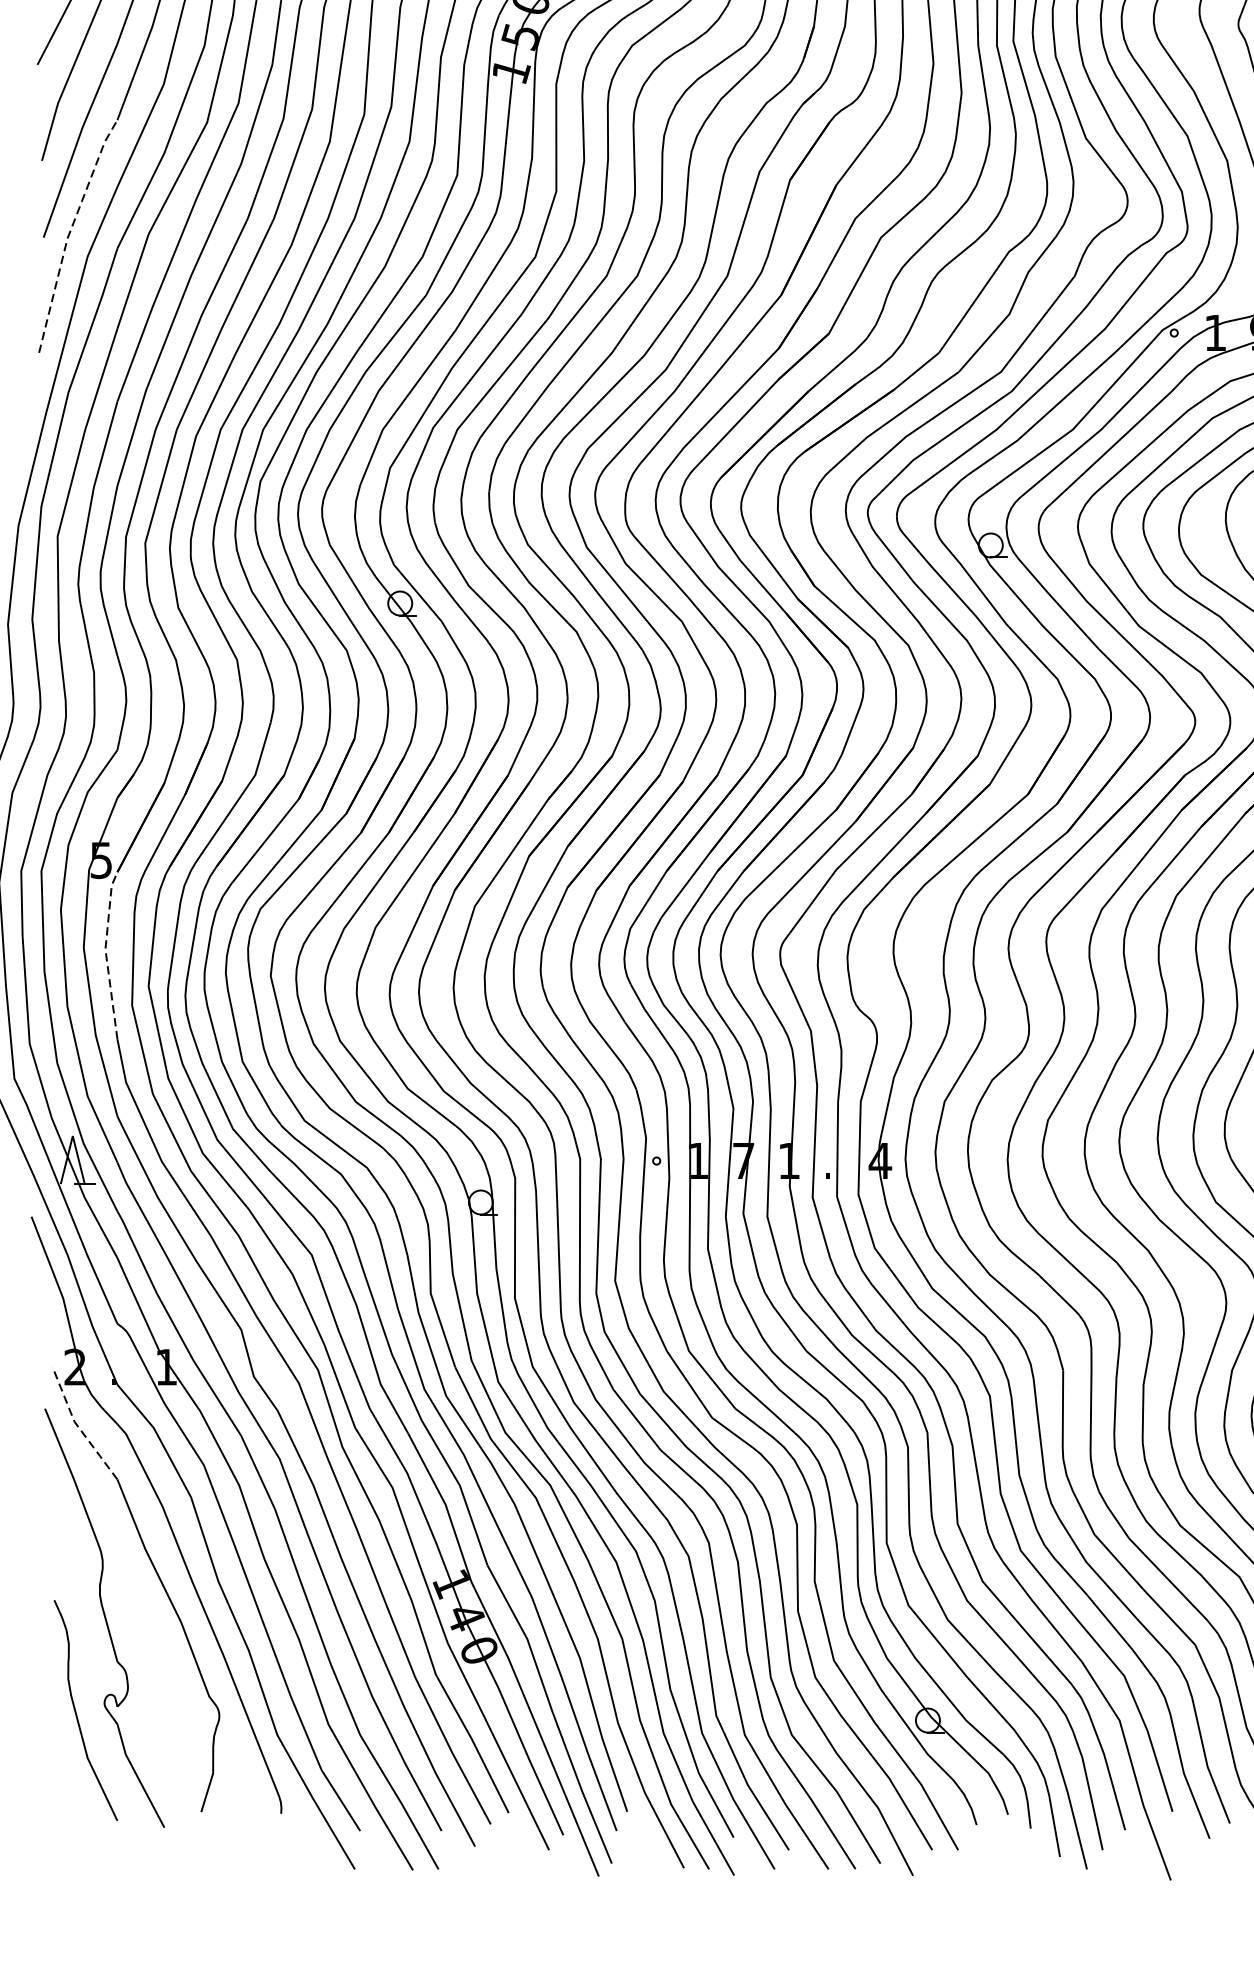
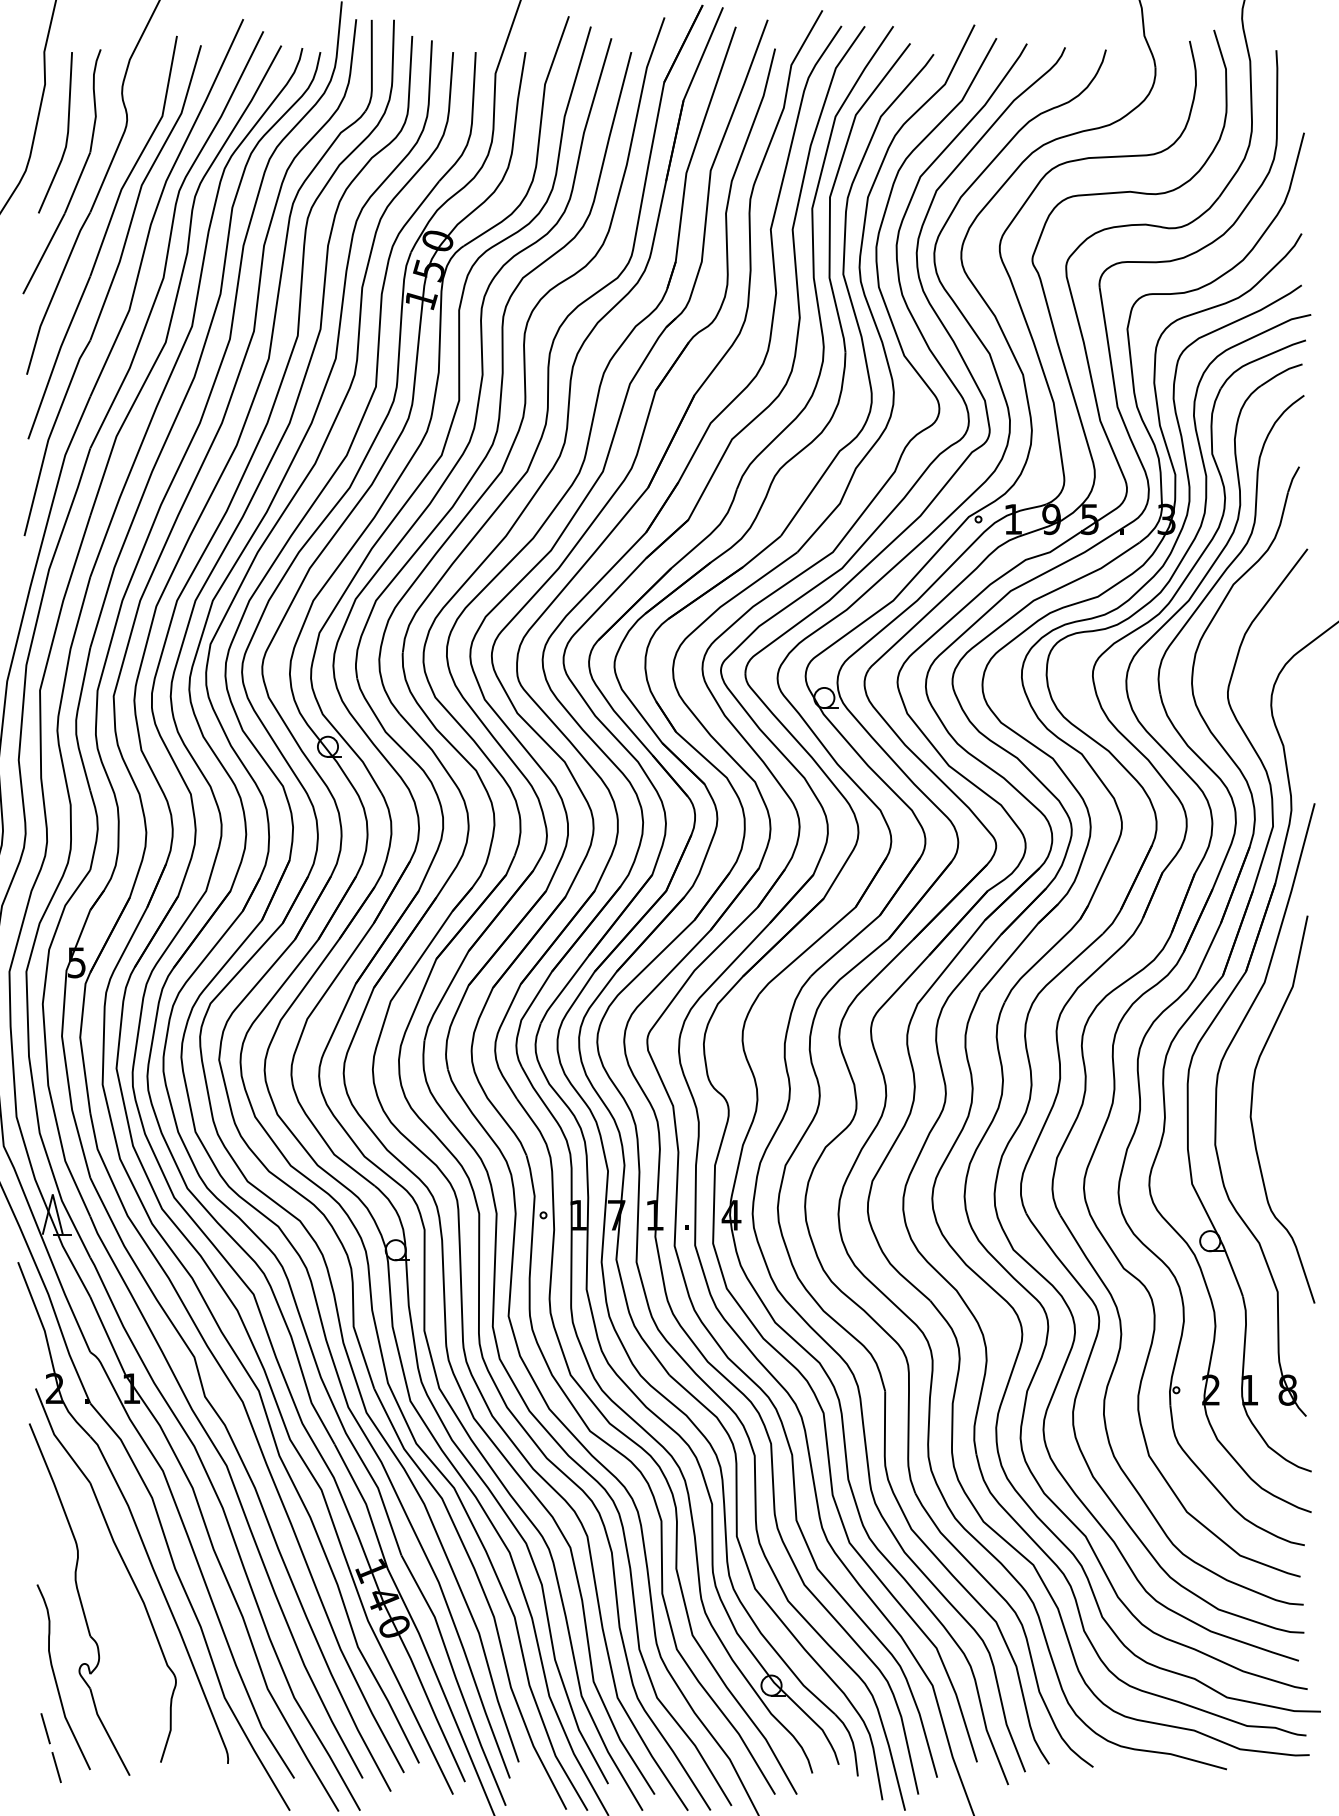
line: (70, 233) -> (50, 435), dashed -> solid
line: (105, 954) -> (80, 1041), dashed -> solid
line: (78, 1426) -> (57, 1438), dashed -> solid
line: (64, 1771) -> (45, 1728), added
line: (77, 1817) -> (56, 1767), added

